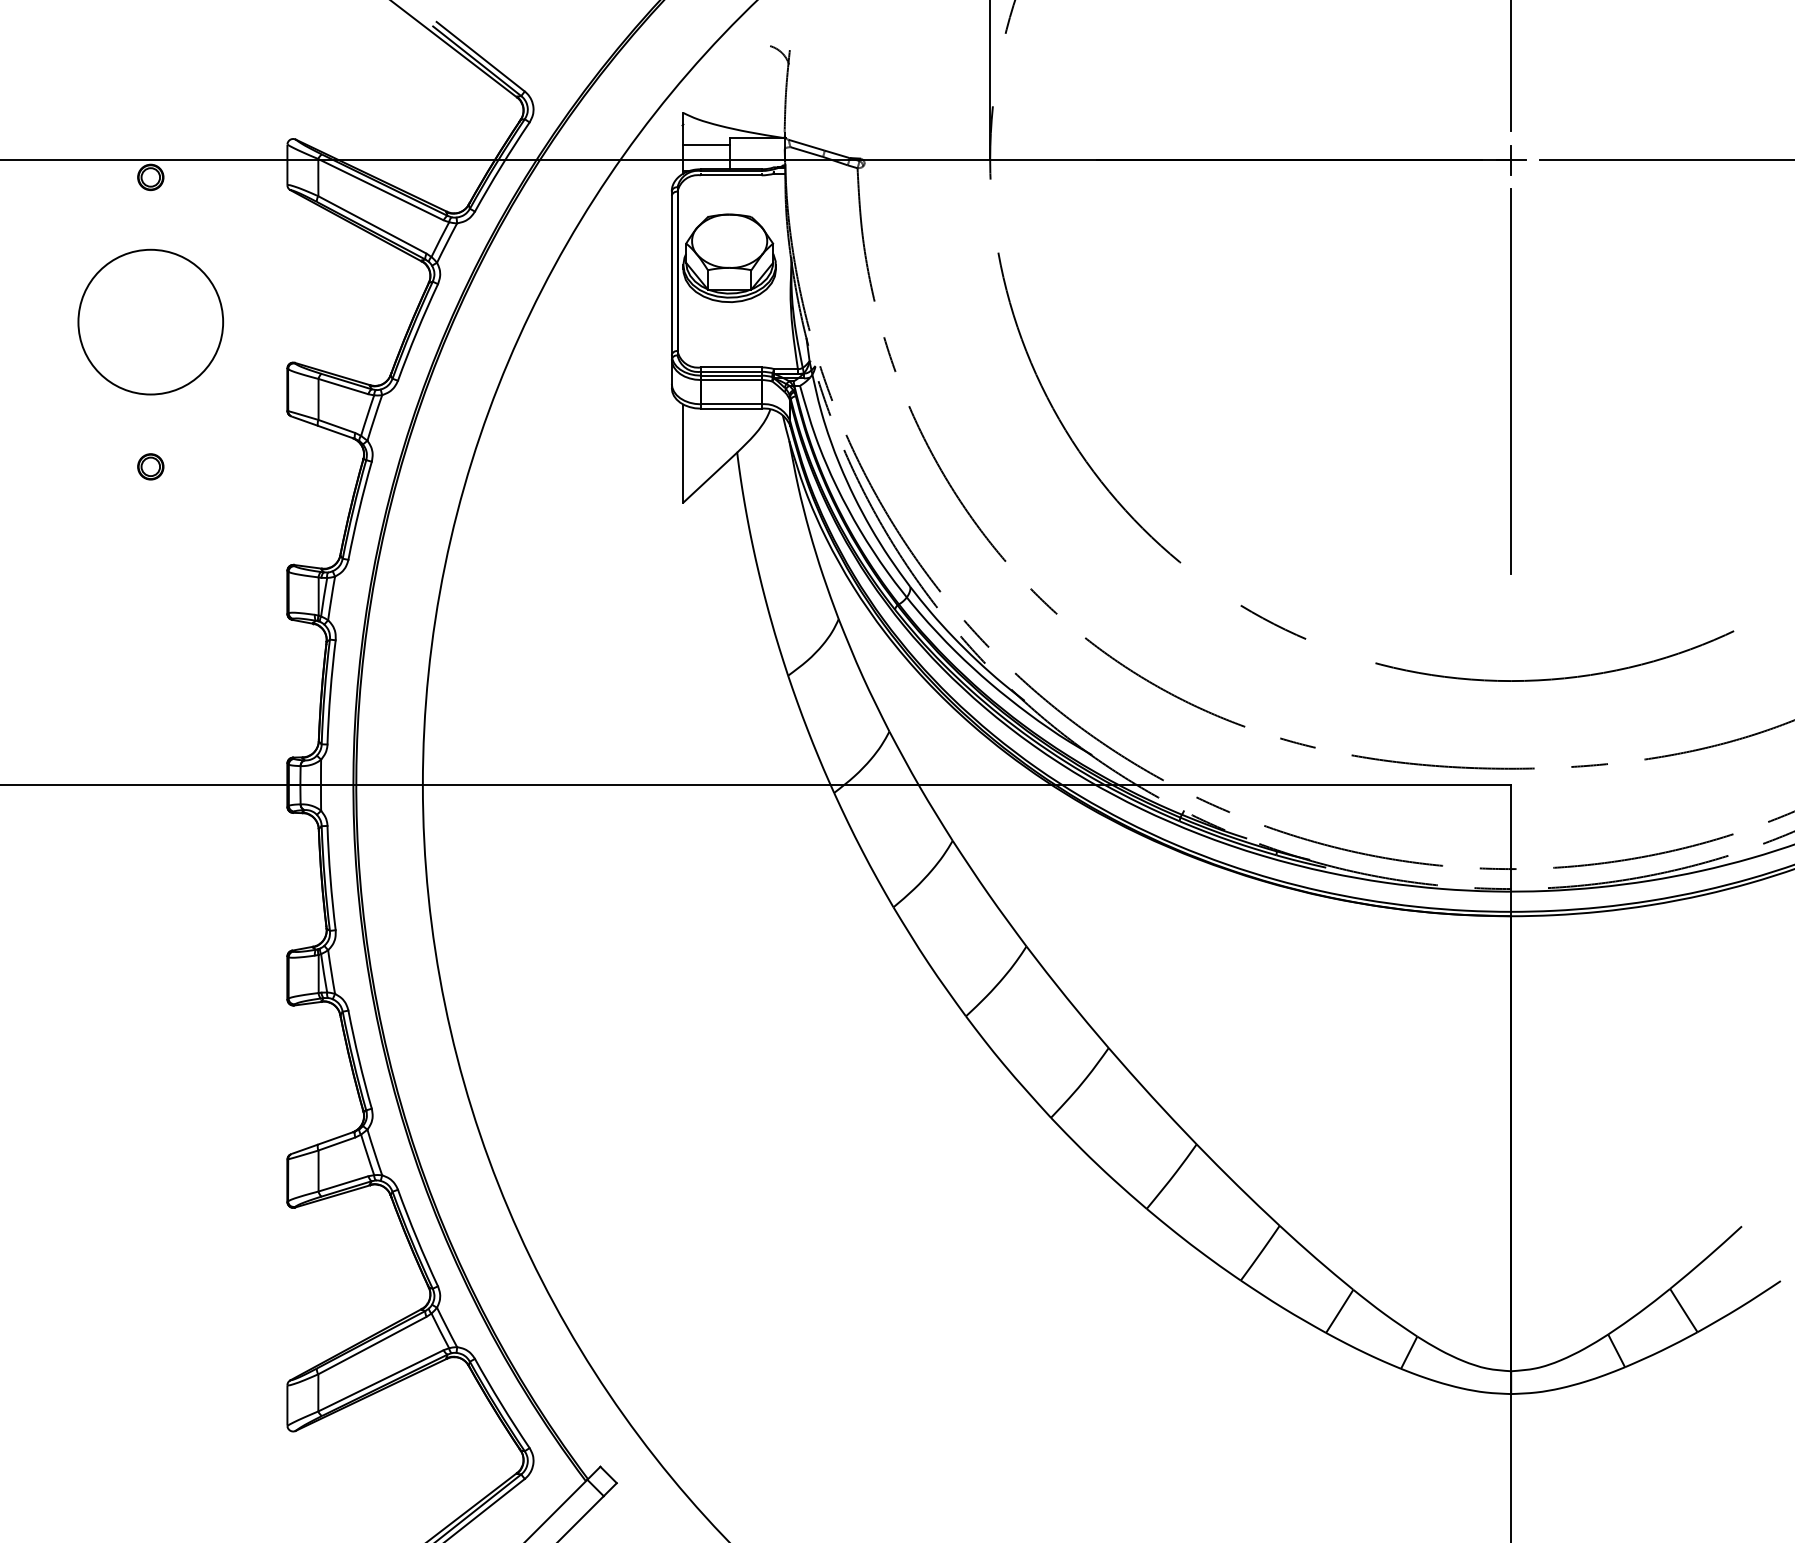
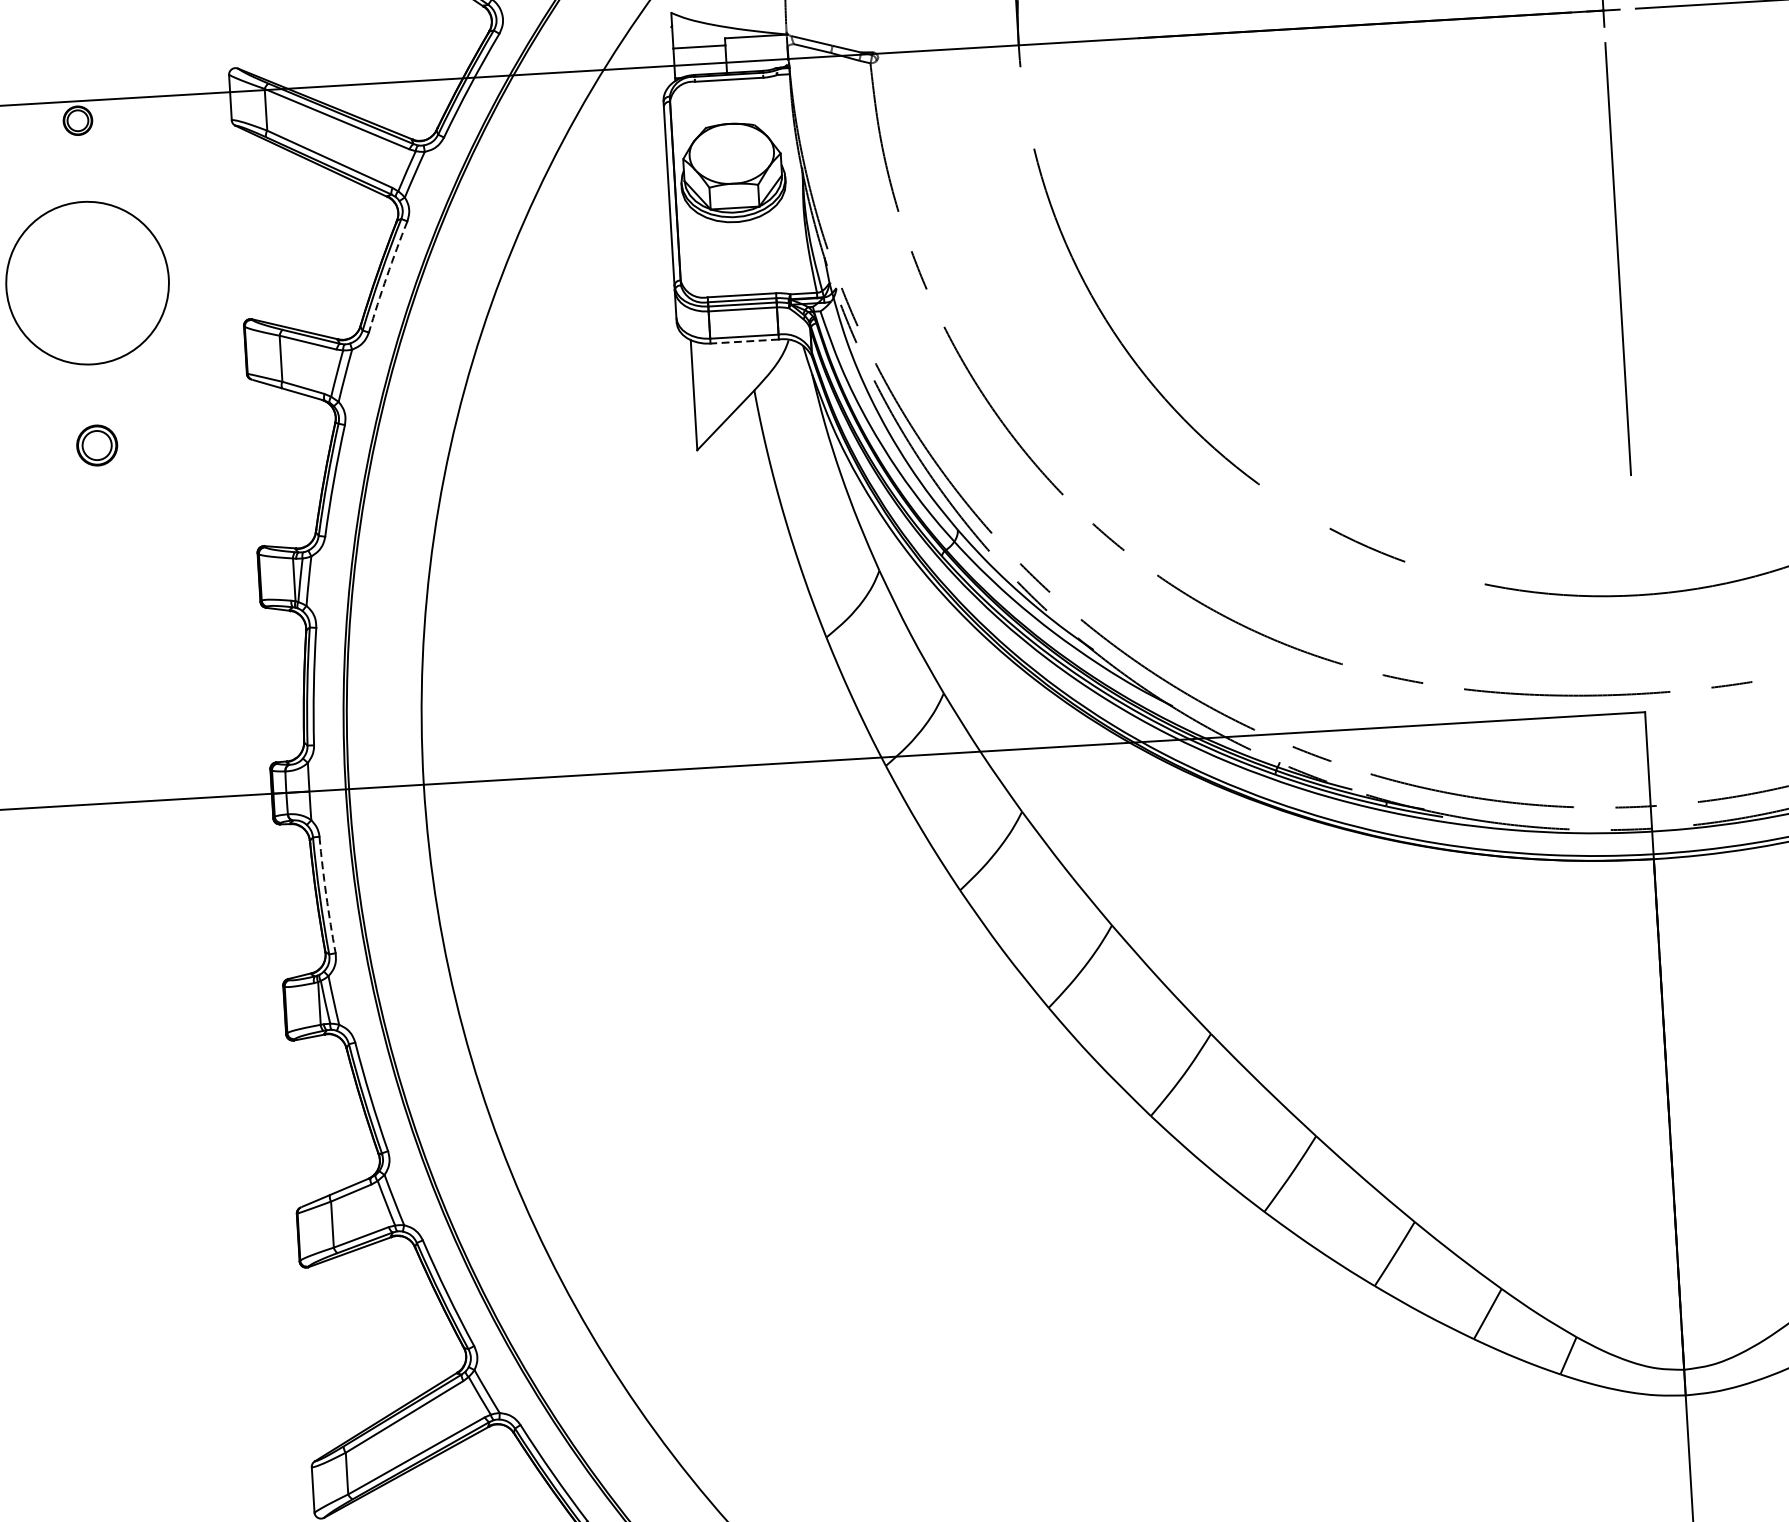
arc: (416, 332) -> (386, 277), solid -> dashed
line: (730, 408) -> (743, 341), solid -> dashed
part: (150, 466) -> (96, 445), size x1.4
arc: (330, 878) -> (326, 895), solid -> dashed

